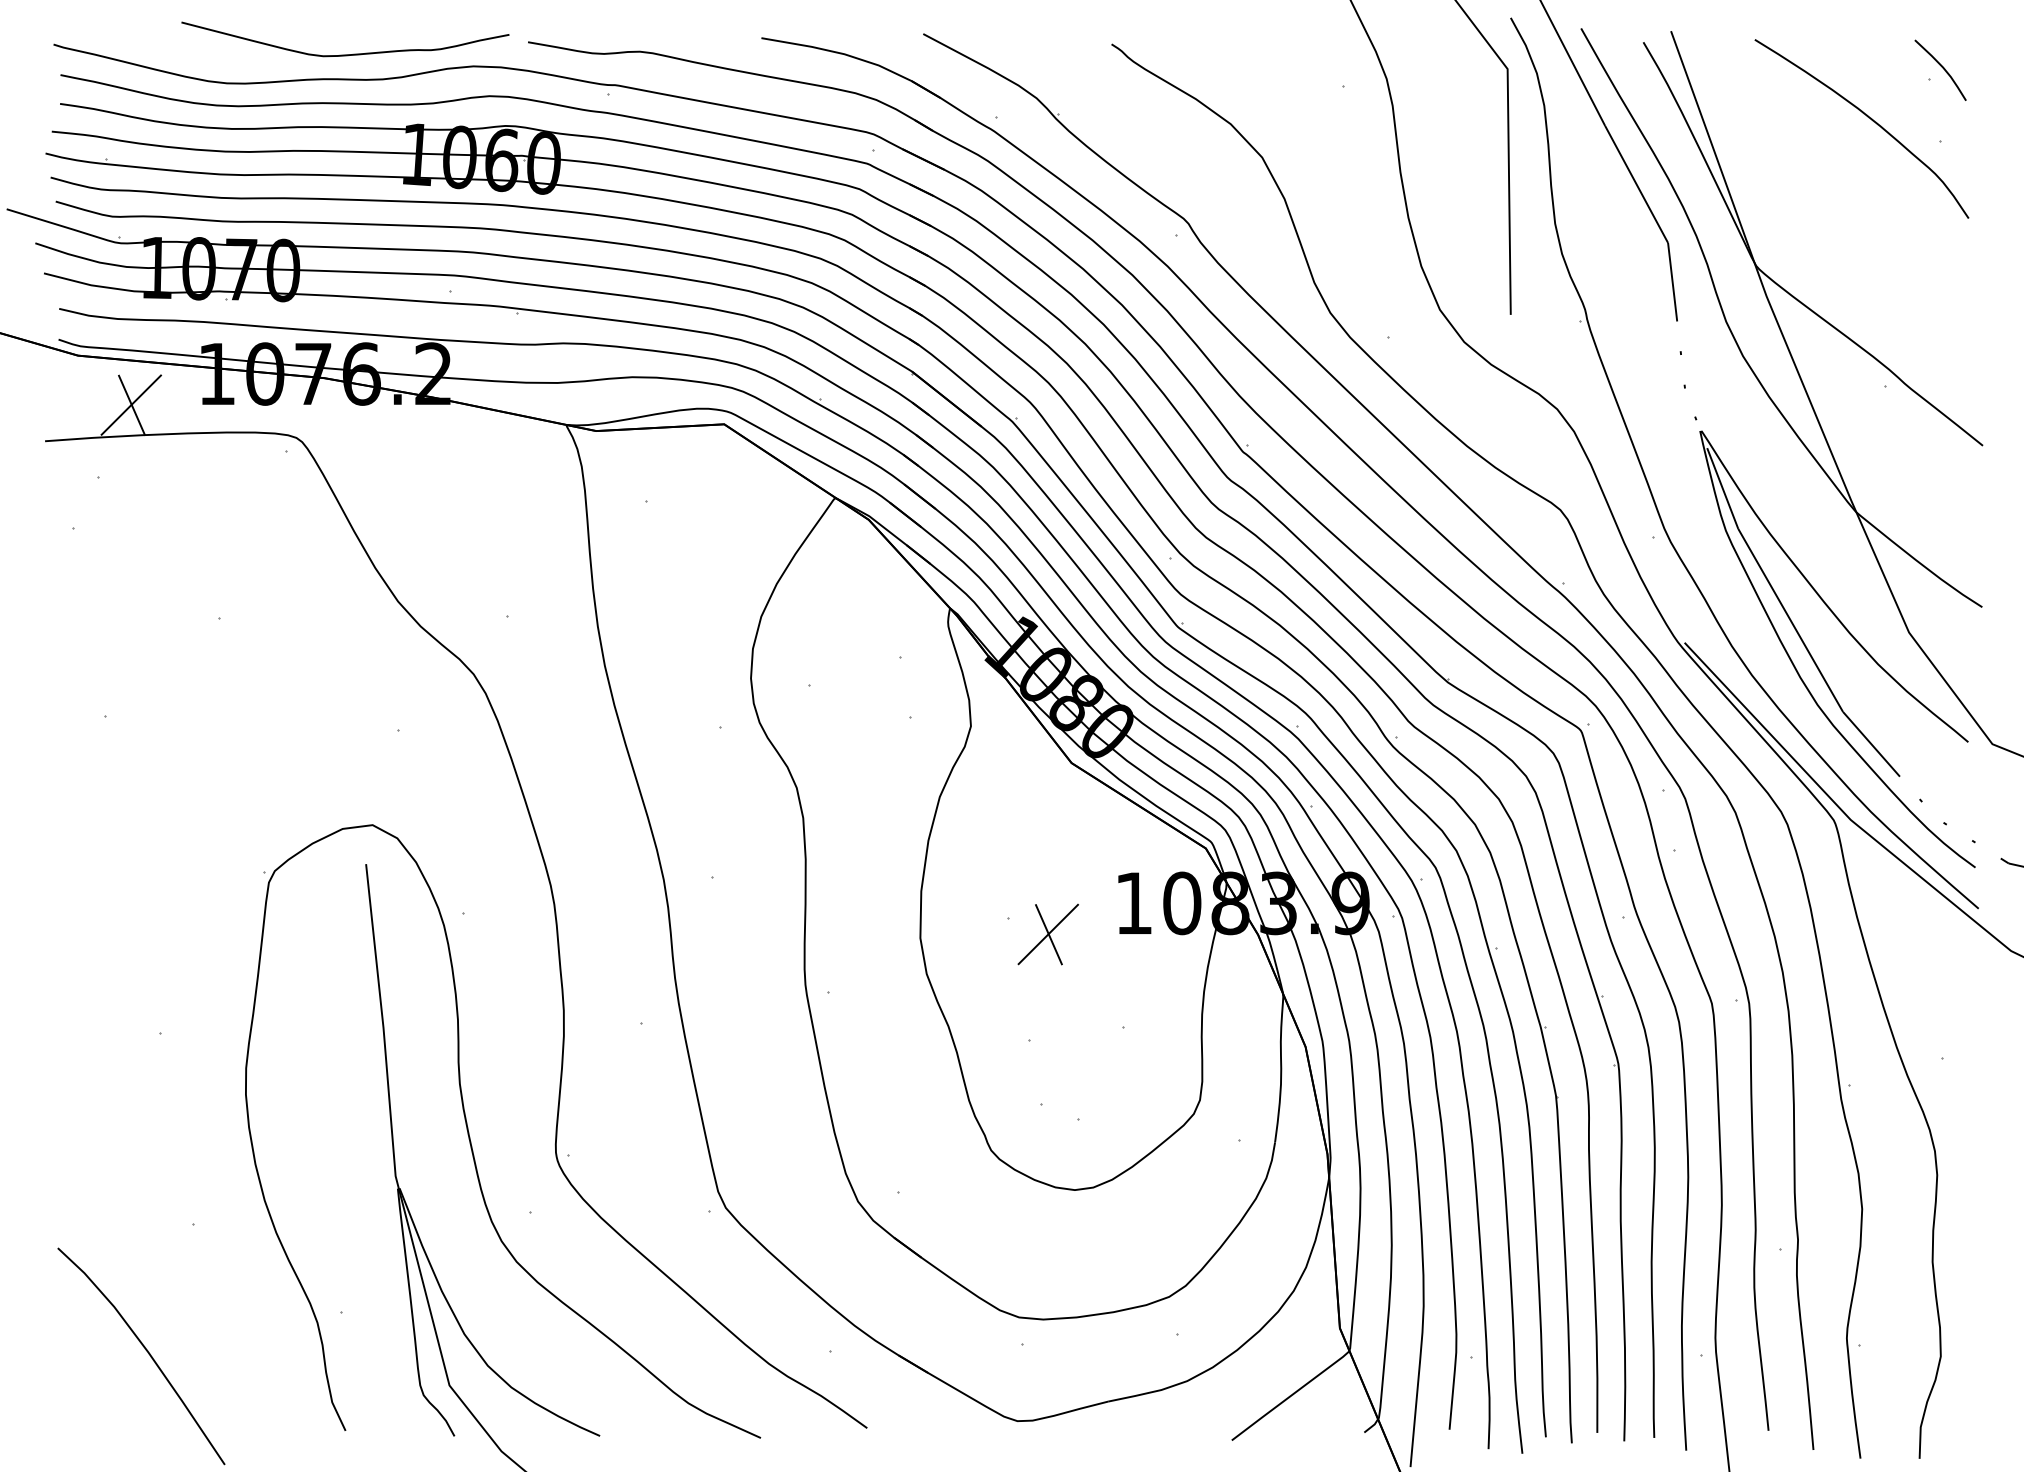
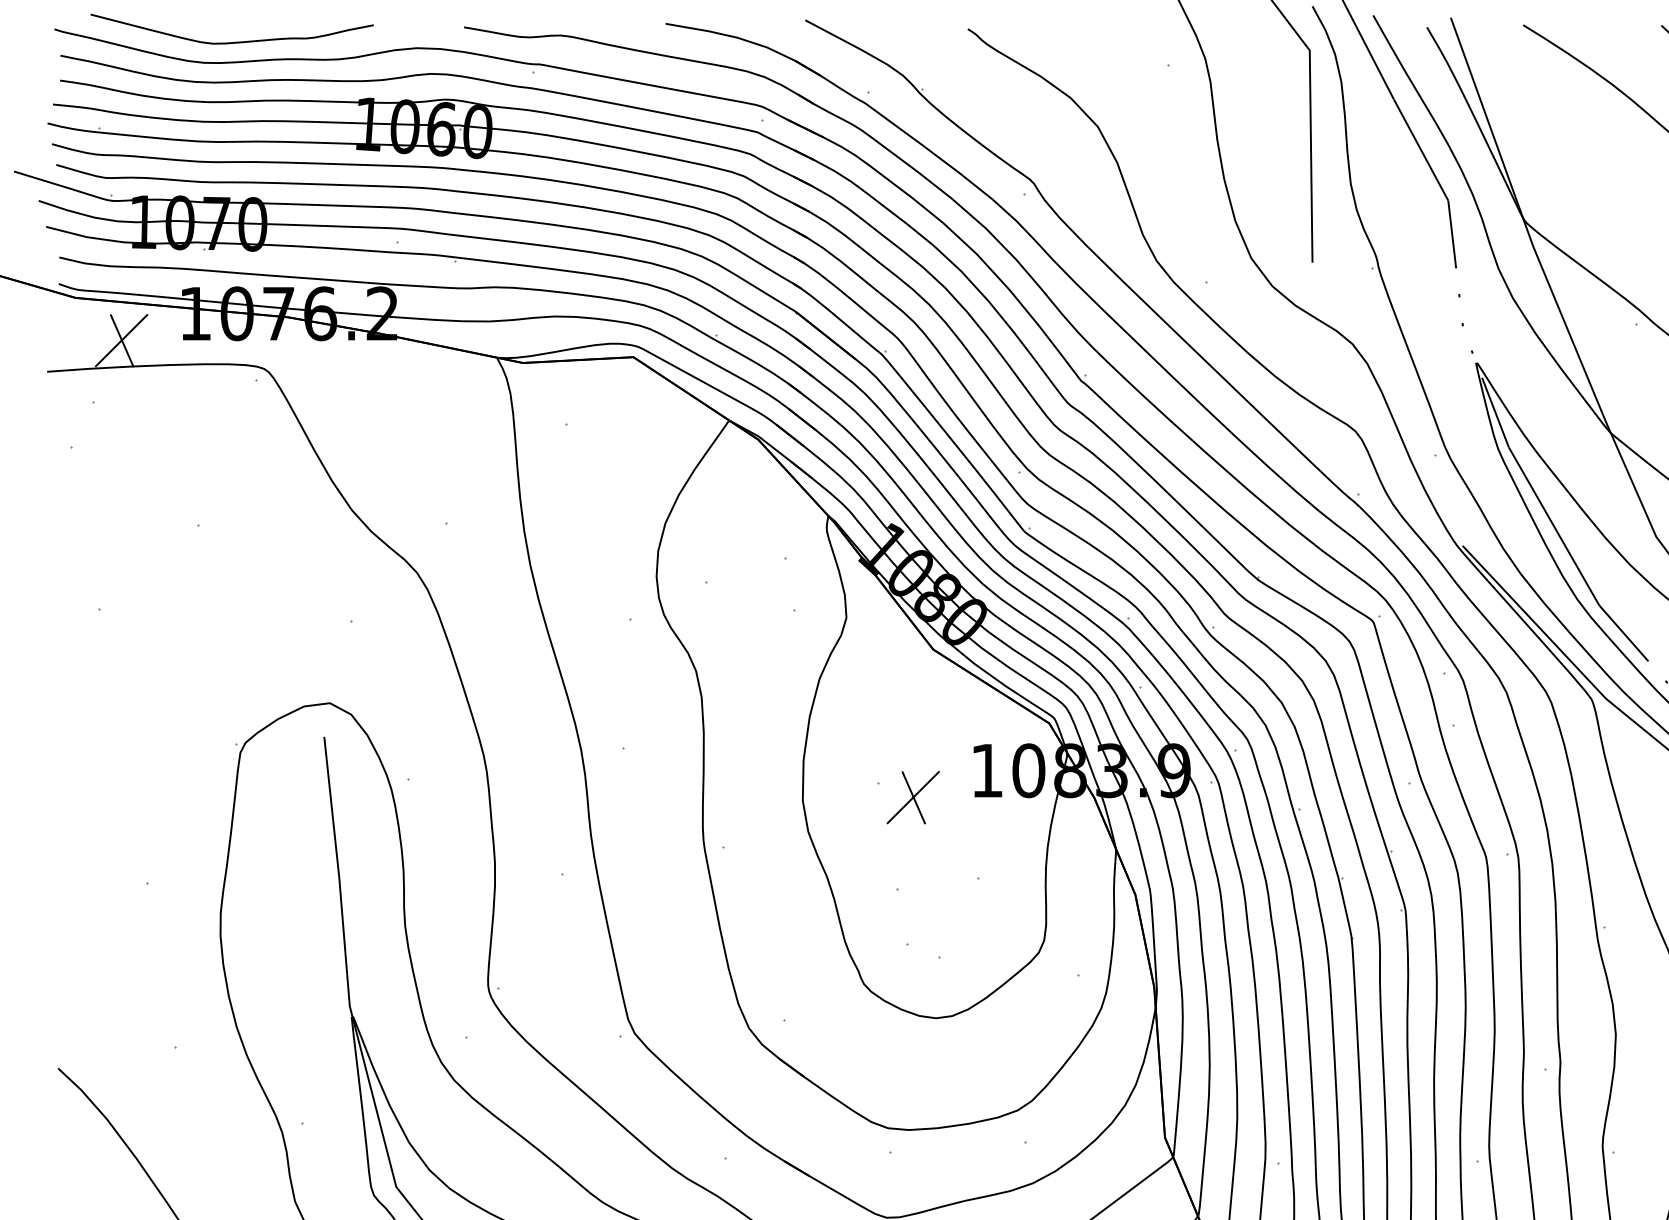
curve: (345, 54) -> (232, 42), moved

